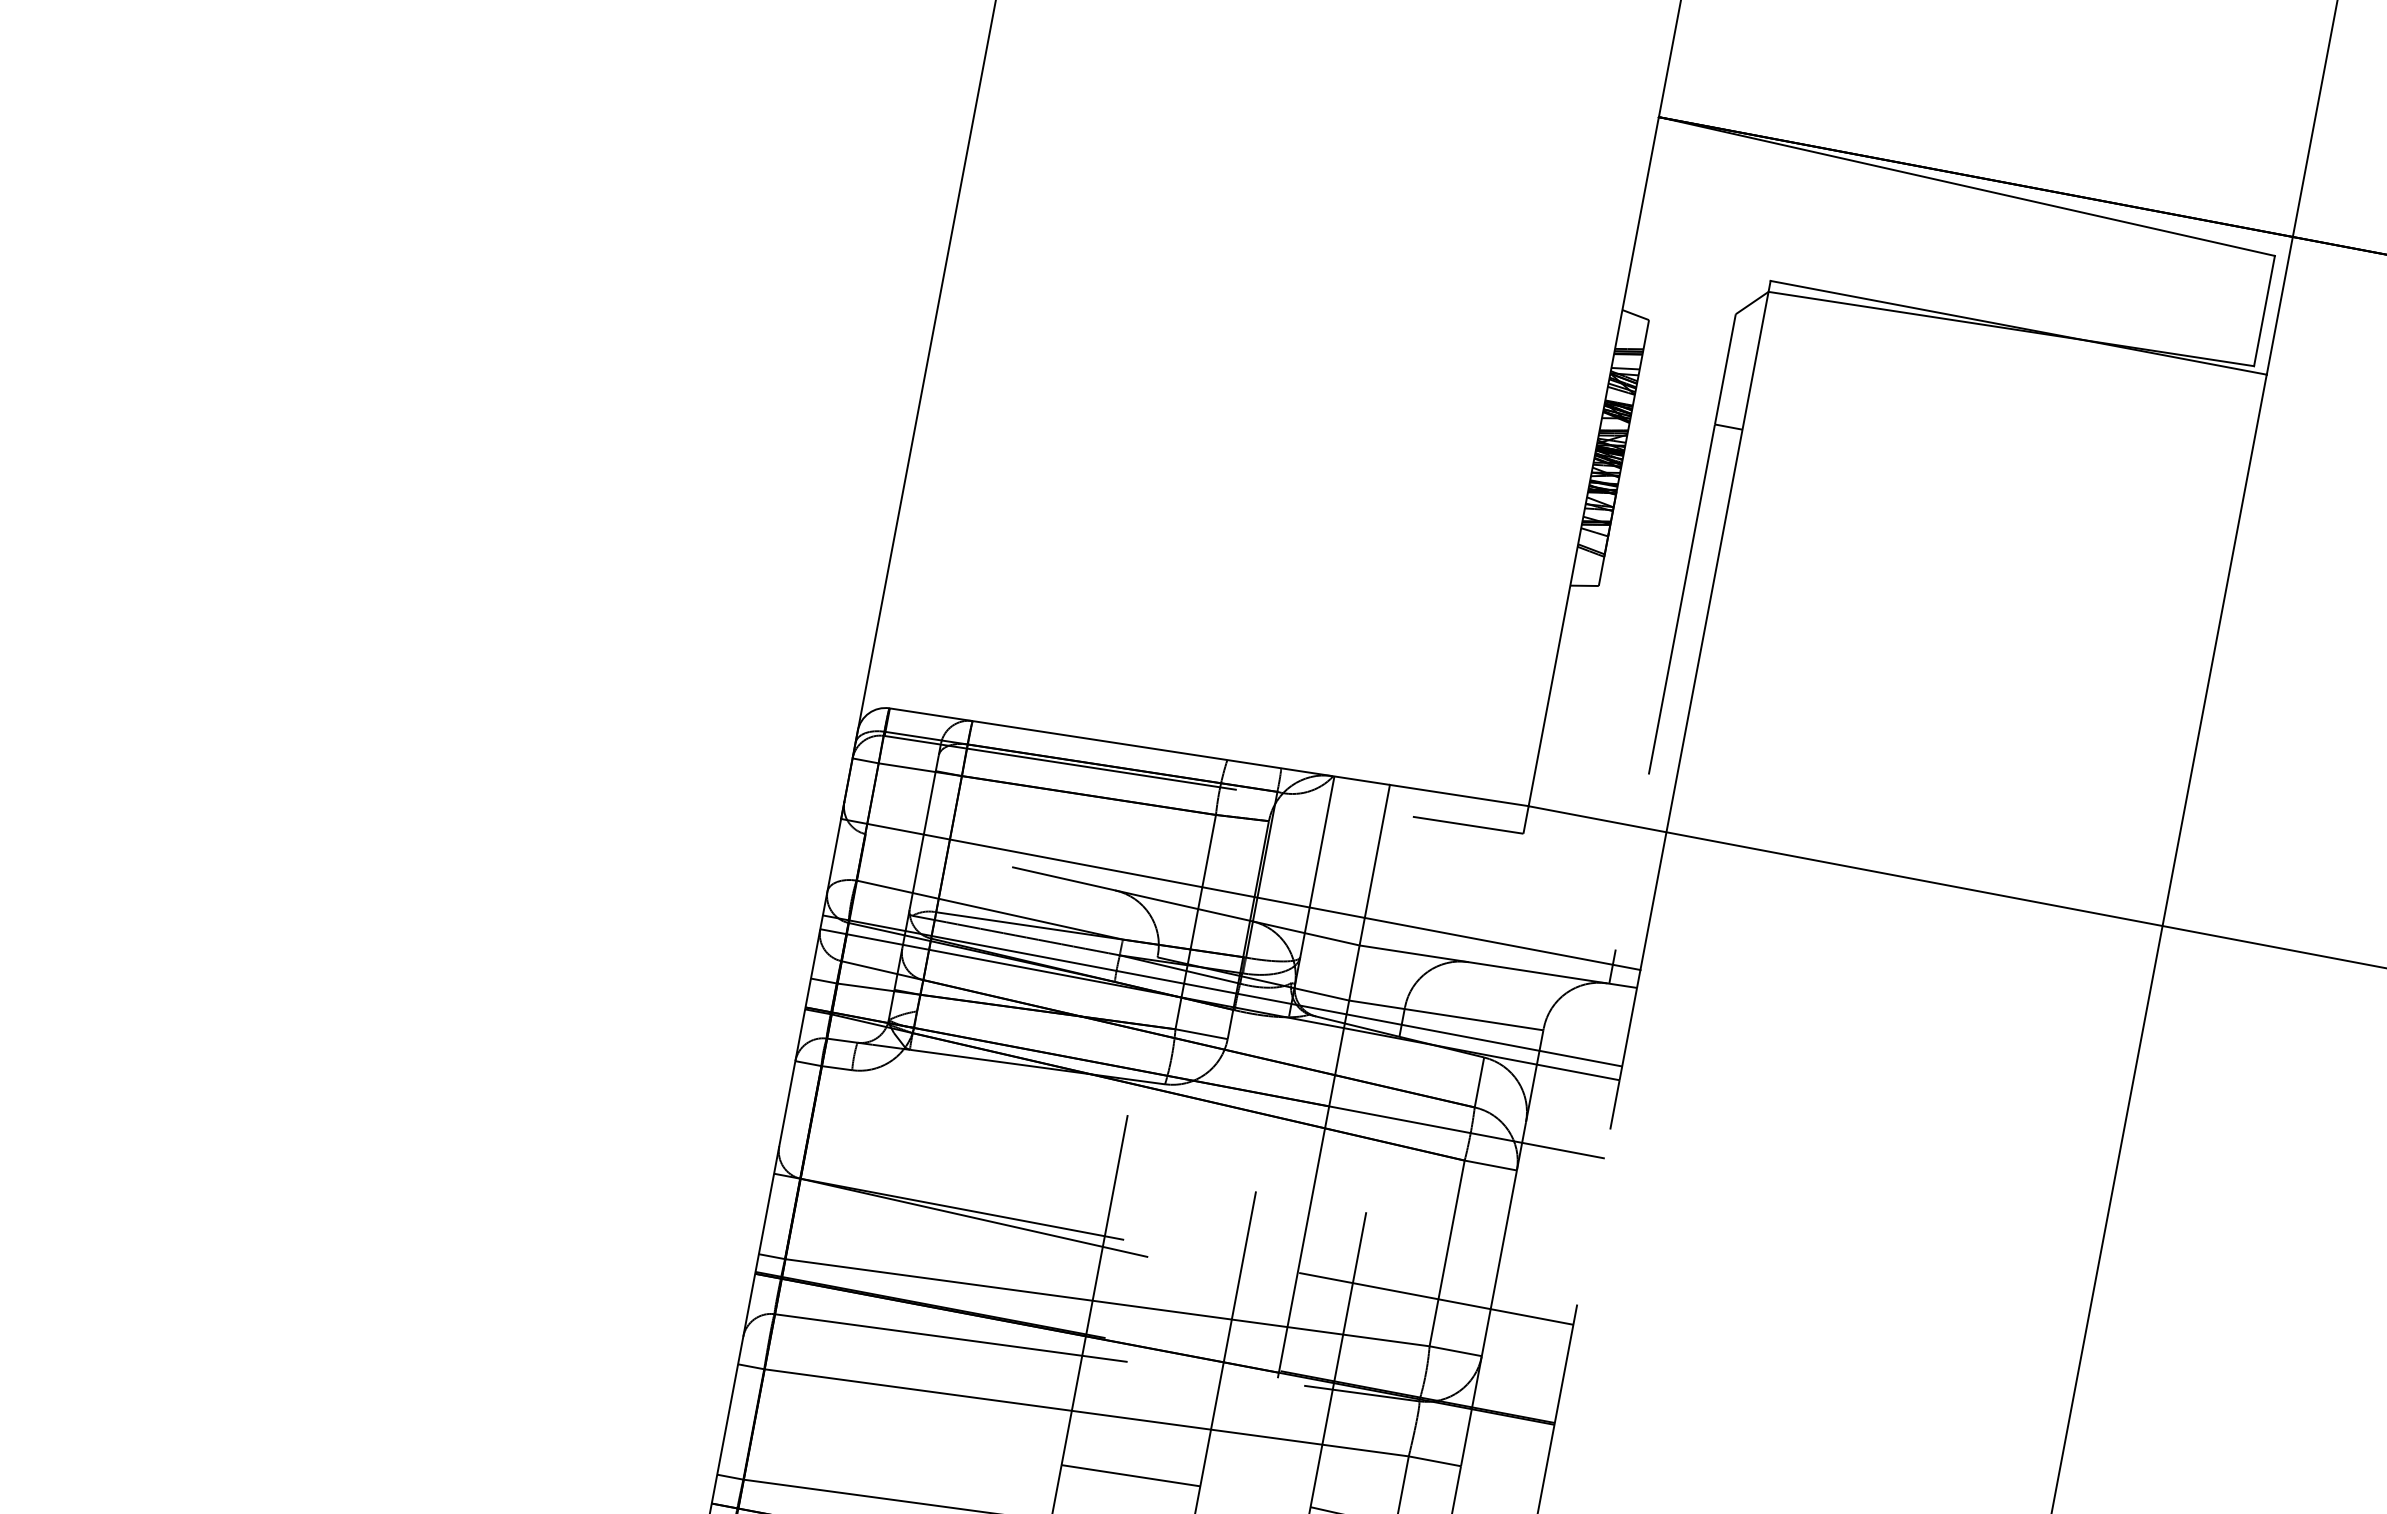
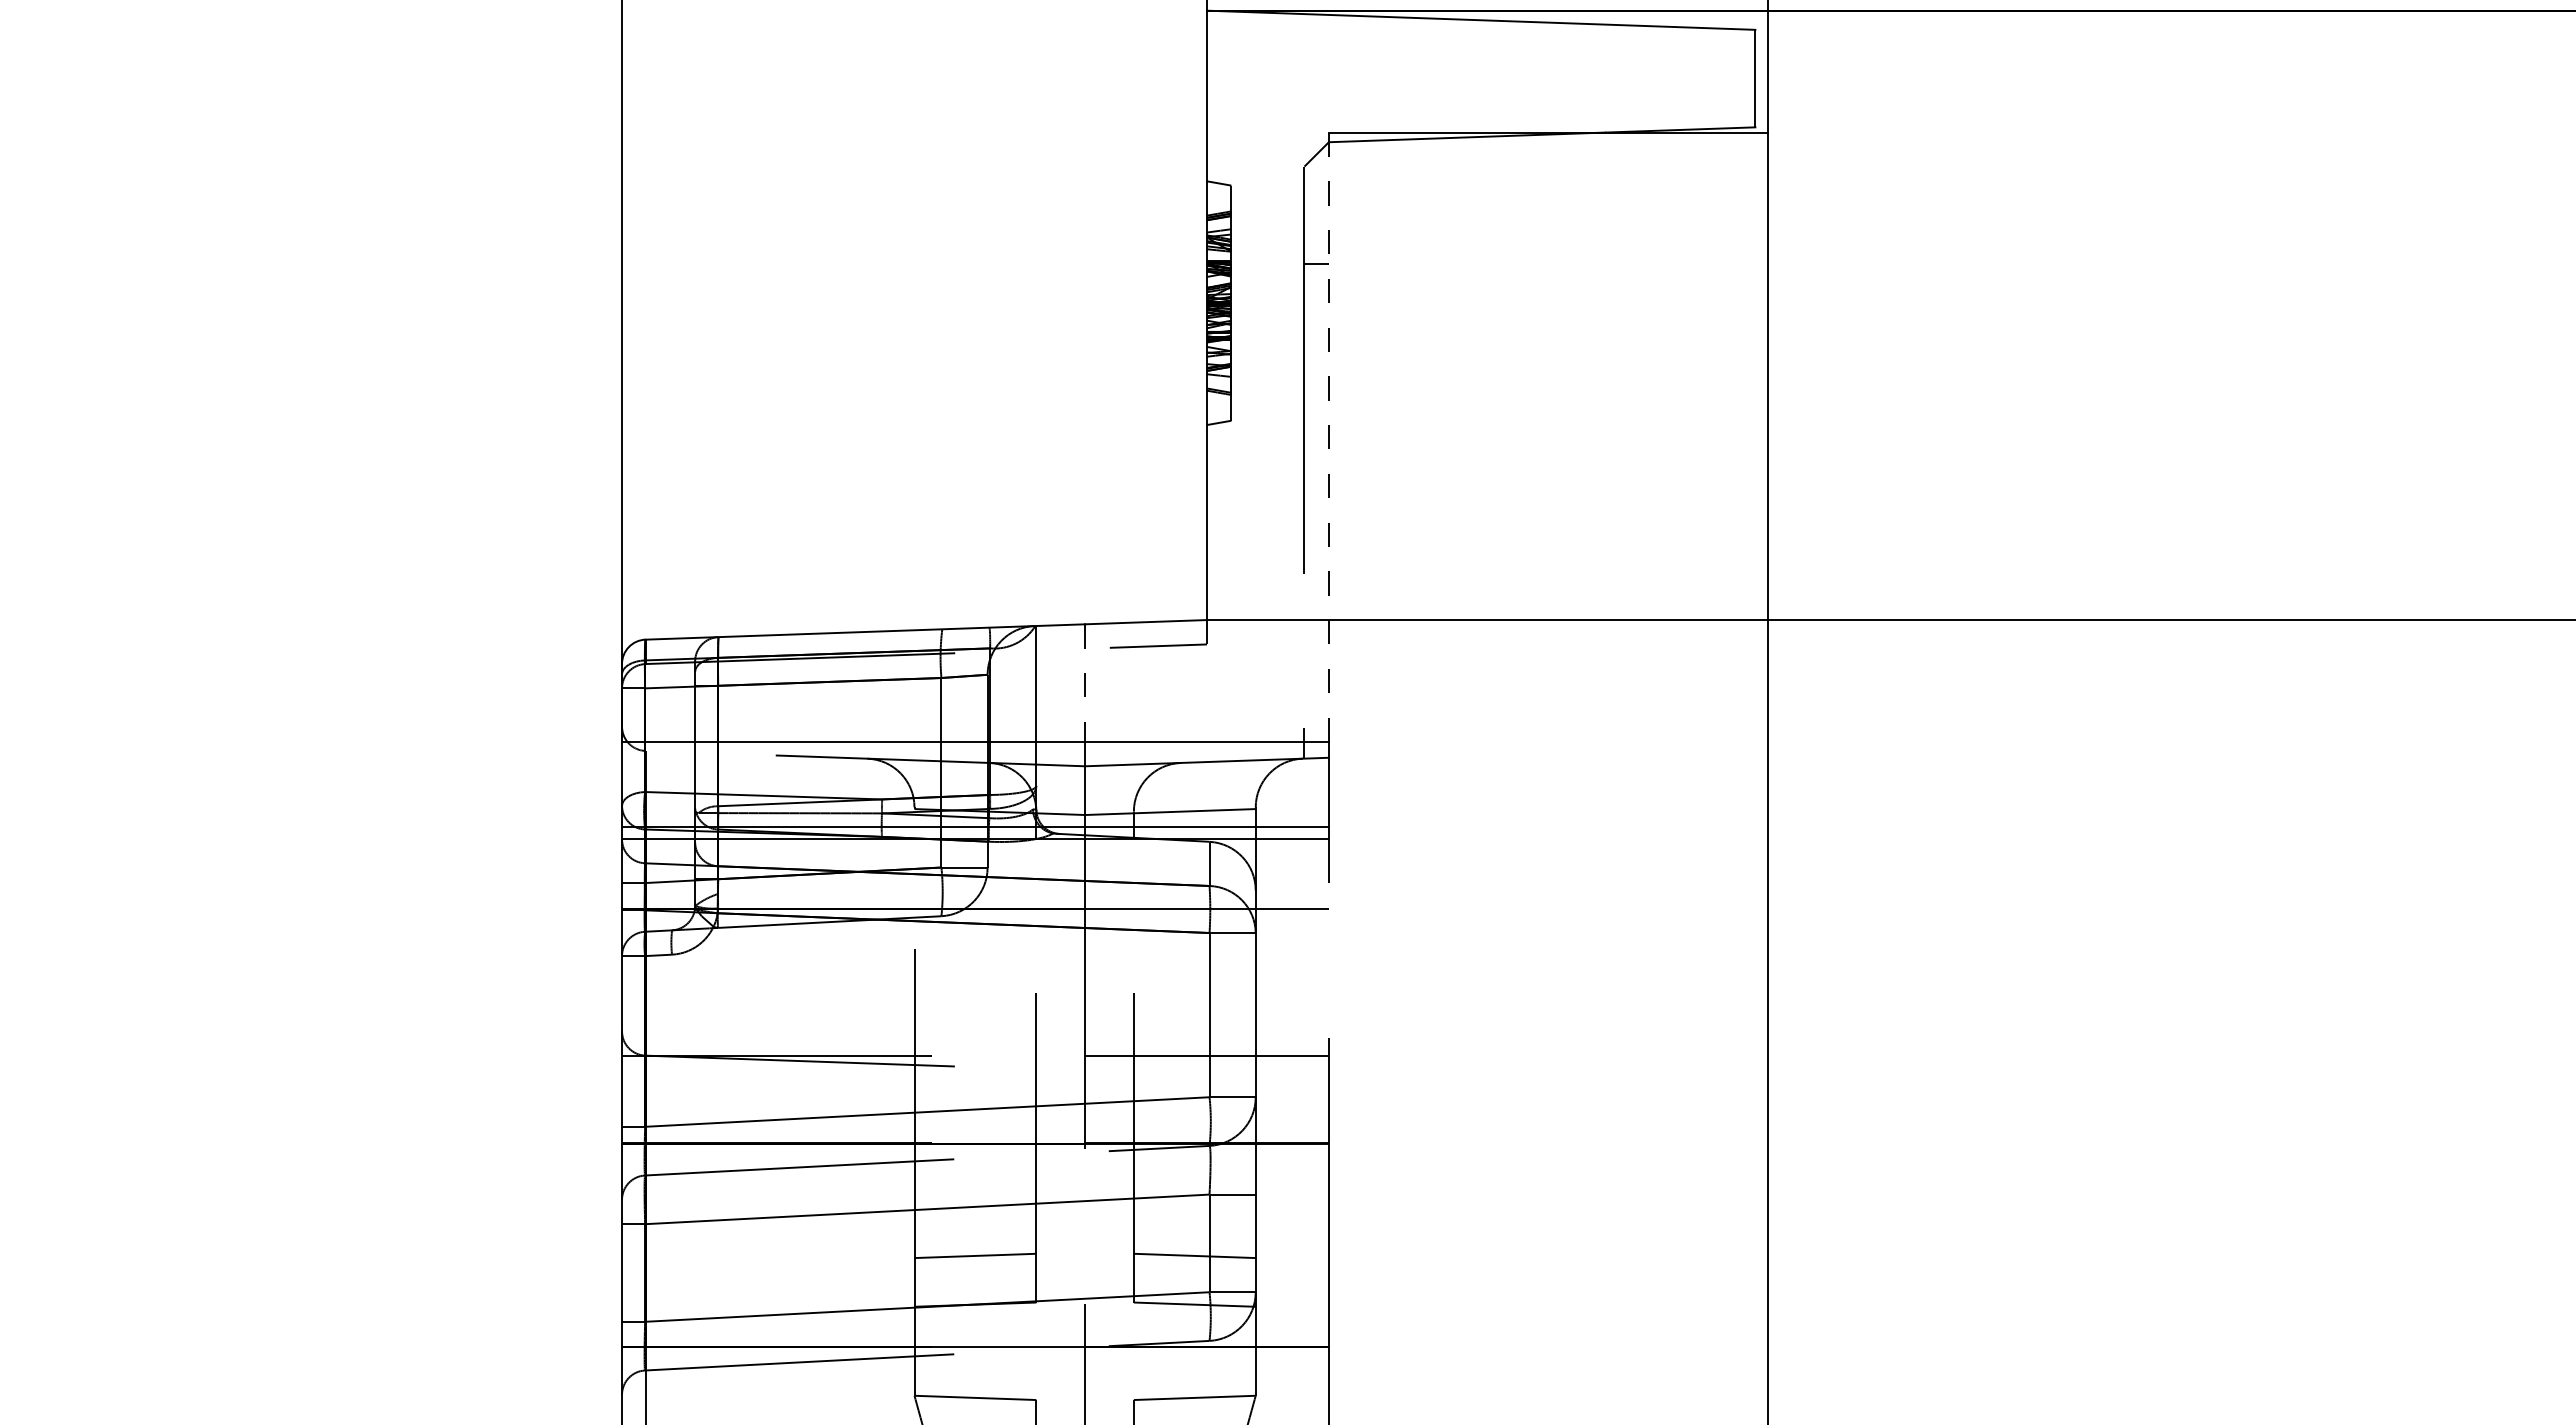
line: (1705, 625) -> (1328, 437), solid -> dashed
line: (1377, 851) -> (1085, 683), solid -> dashed

